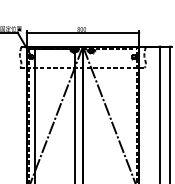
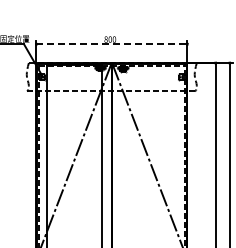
line: (83, 33) -> (112, 44), solid -> dashed

